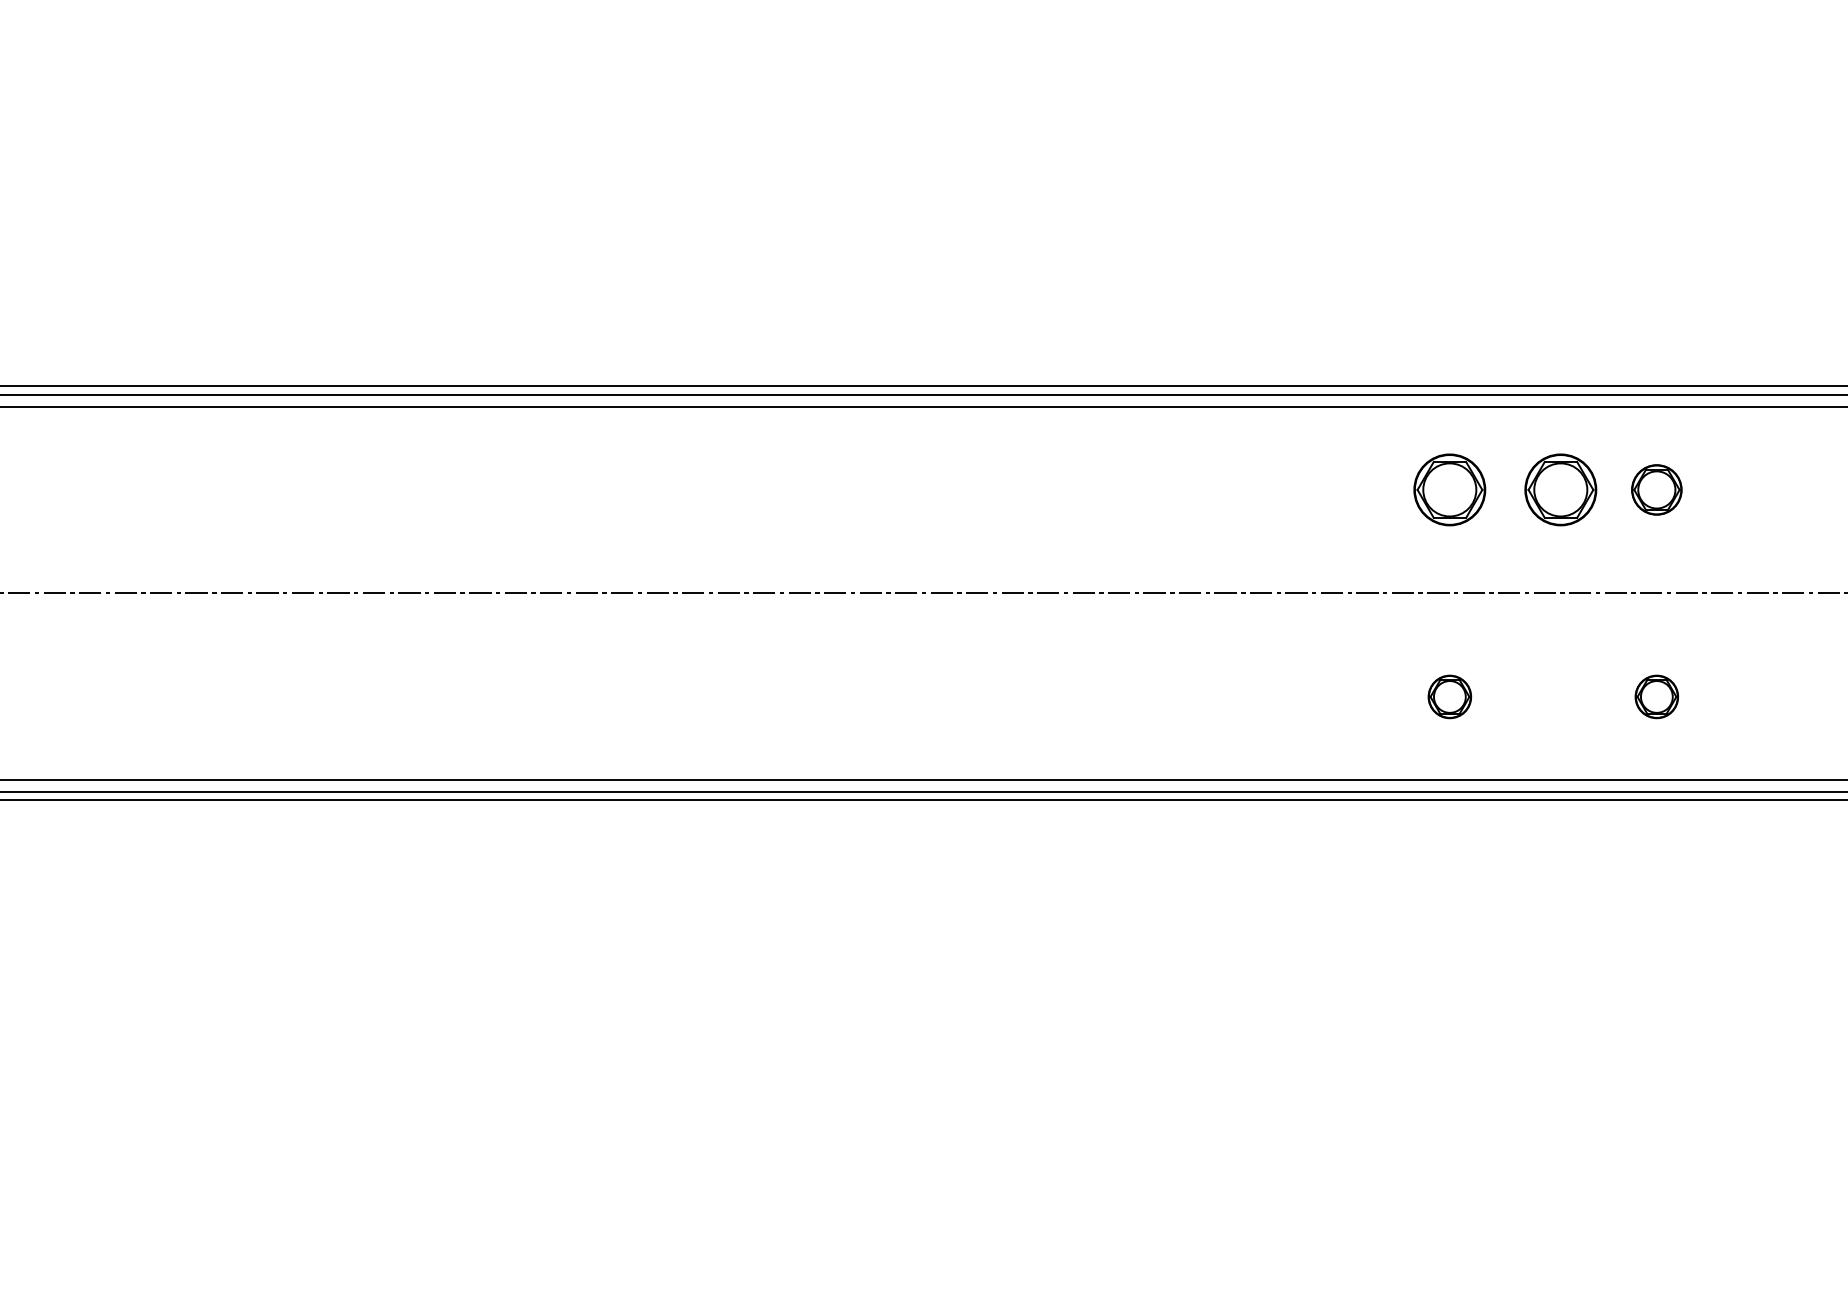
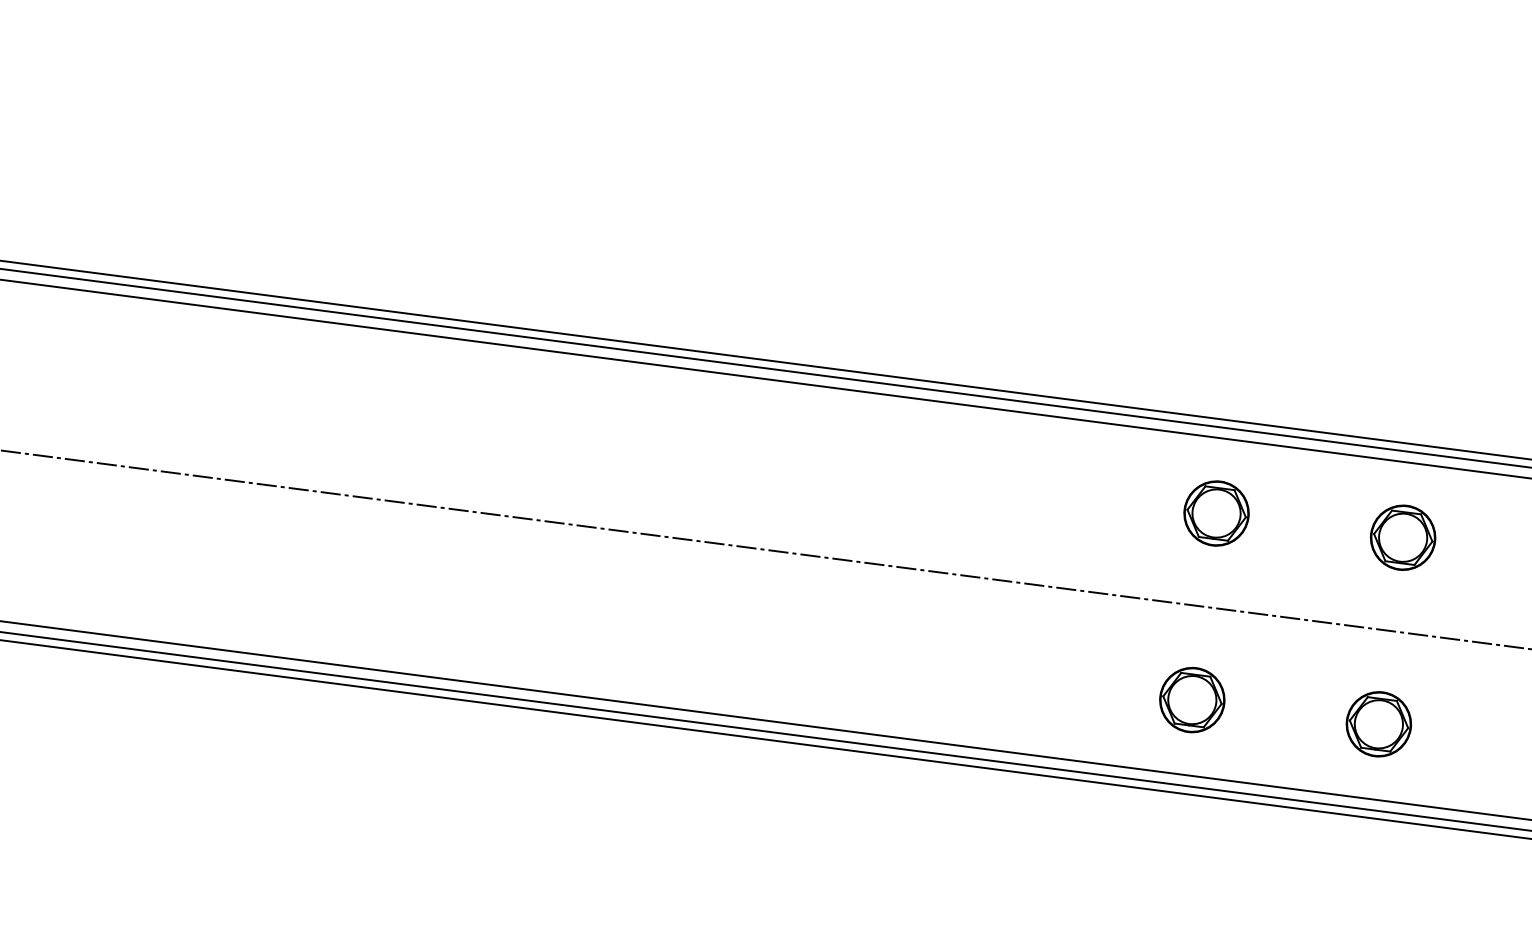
part: (1560, 489) -> (1316, 526), removed
part: (1656, 489) -> (1402, 537), size x1.43
part: (1449, 696) -> (1192, 699), size x1.67
part: (1656, 696) -> (1378, 723), size x1.67

